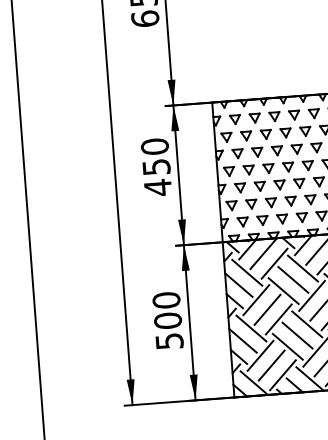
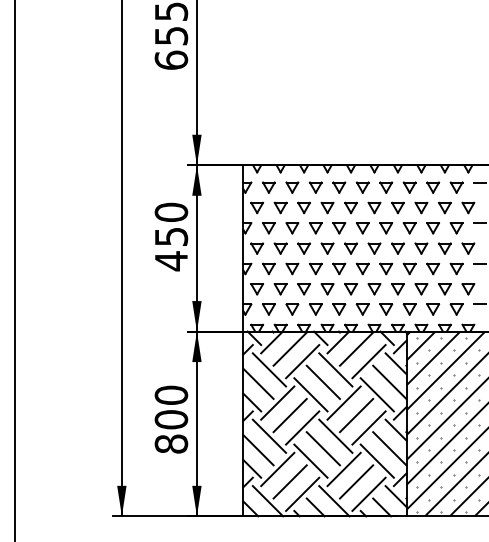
text: (169, 340) -> (171, 443), 500 -> 800

